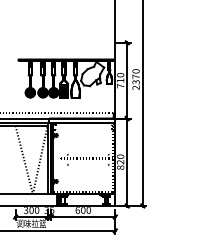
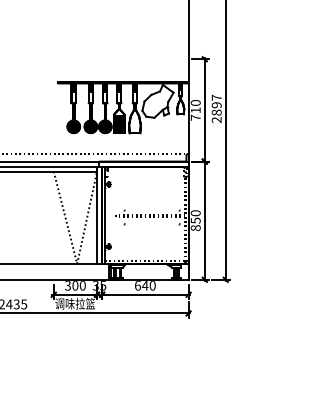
text: (135, 76) -> (216, 104), 2370 -> 2897
text: (120, 162) -> (195, 220), 820 -> 850
text: (83, 210) -> (145, 285), 600 -> 640

